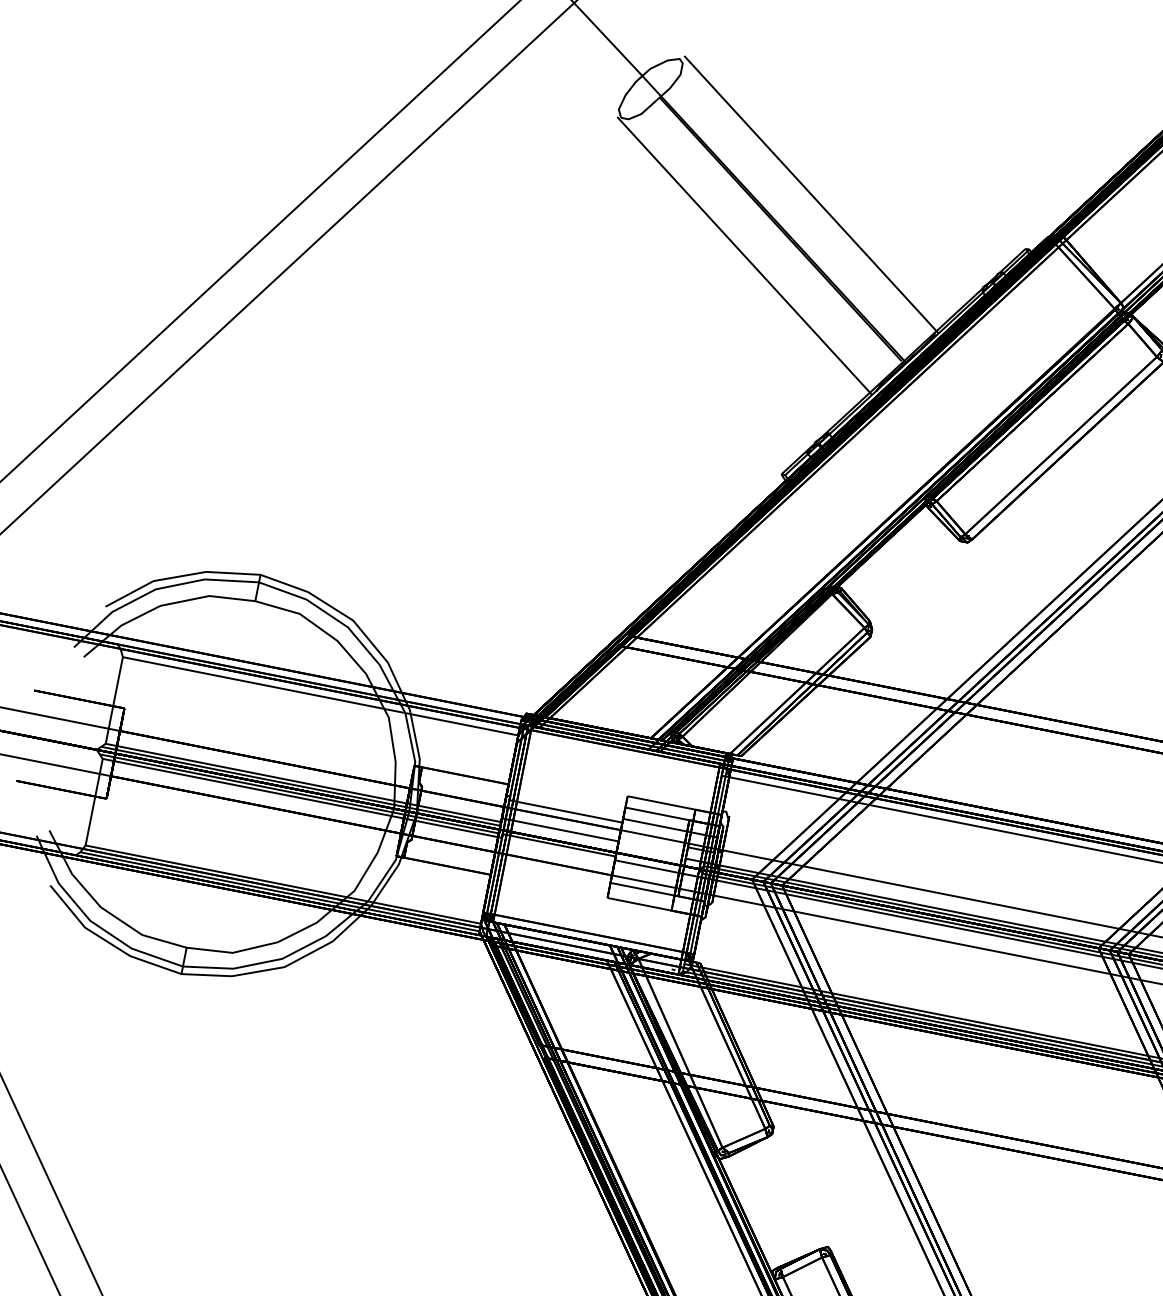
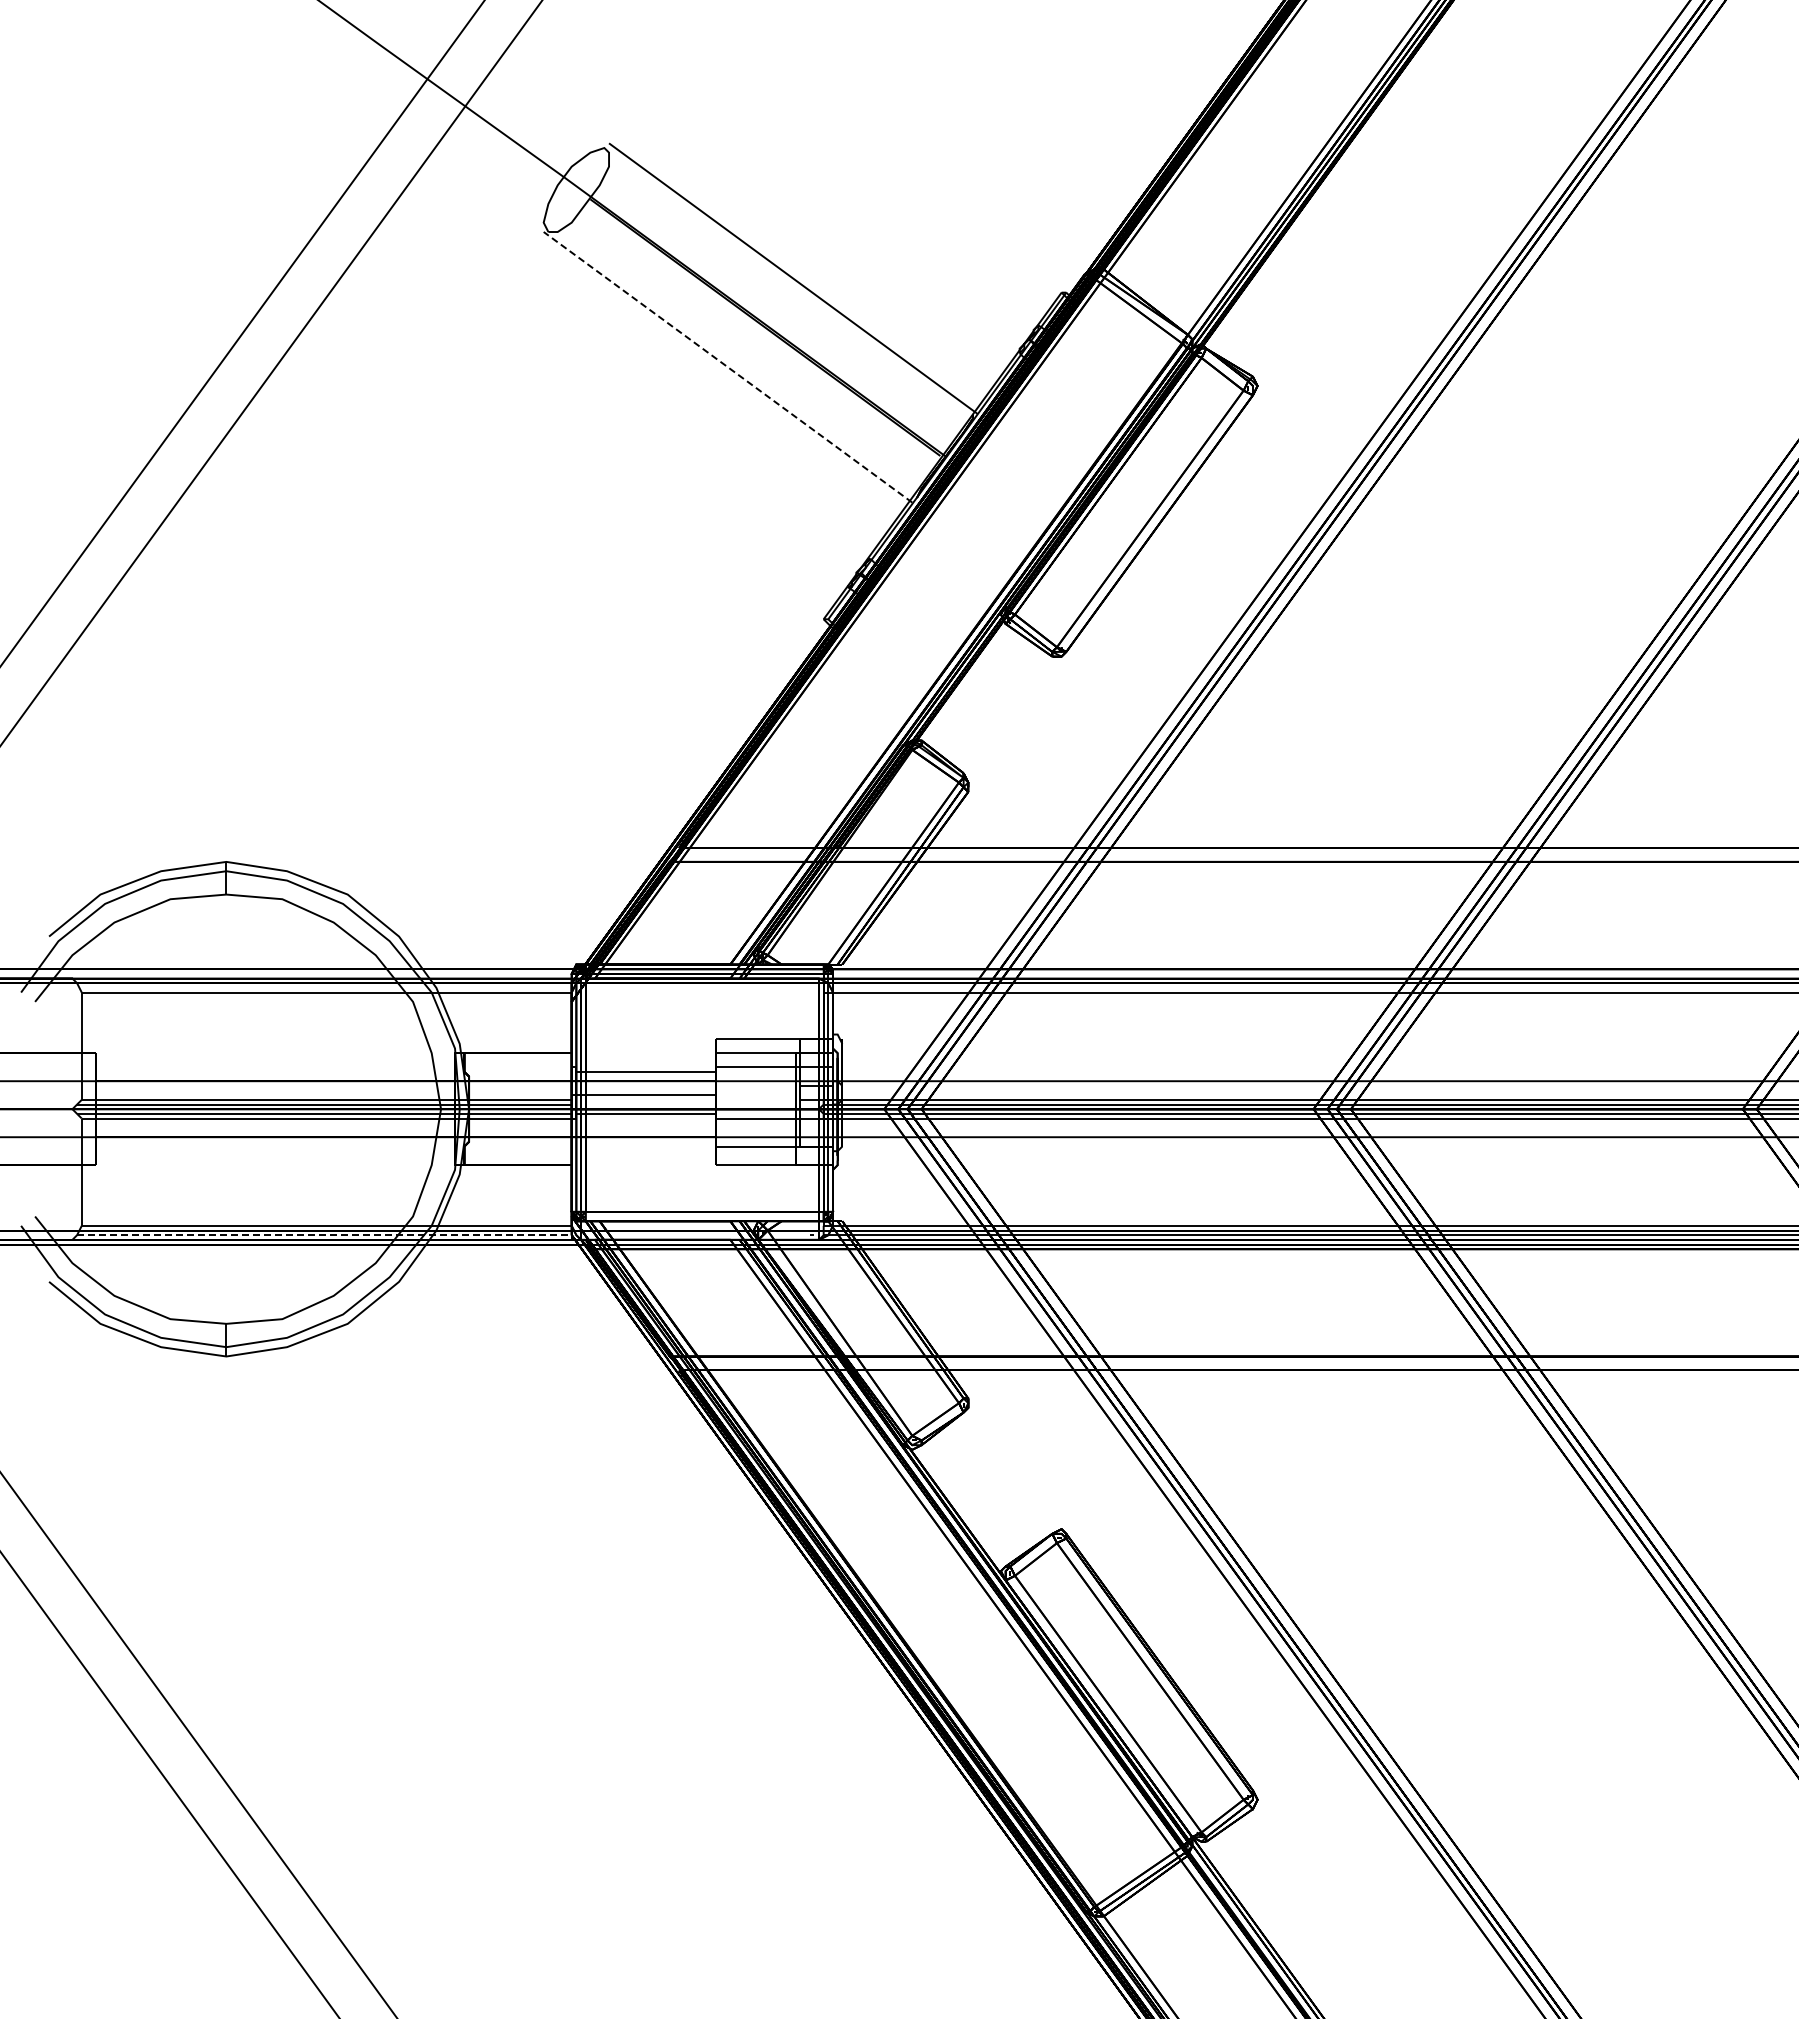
line: (744, 255) -> (728, 367), solid -> dashed
line: (279, 892) -> (324, 1235), solid -> dashed

